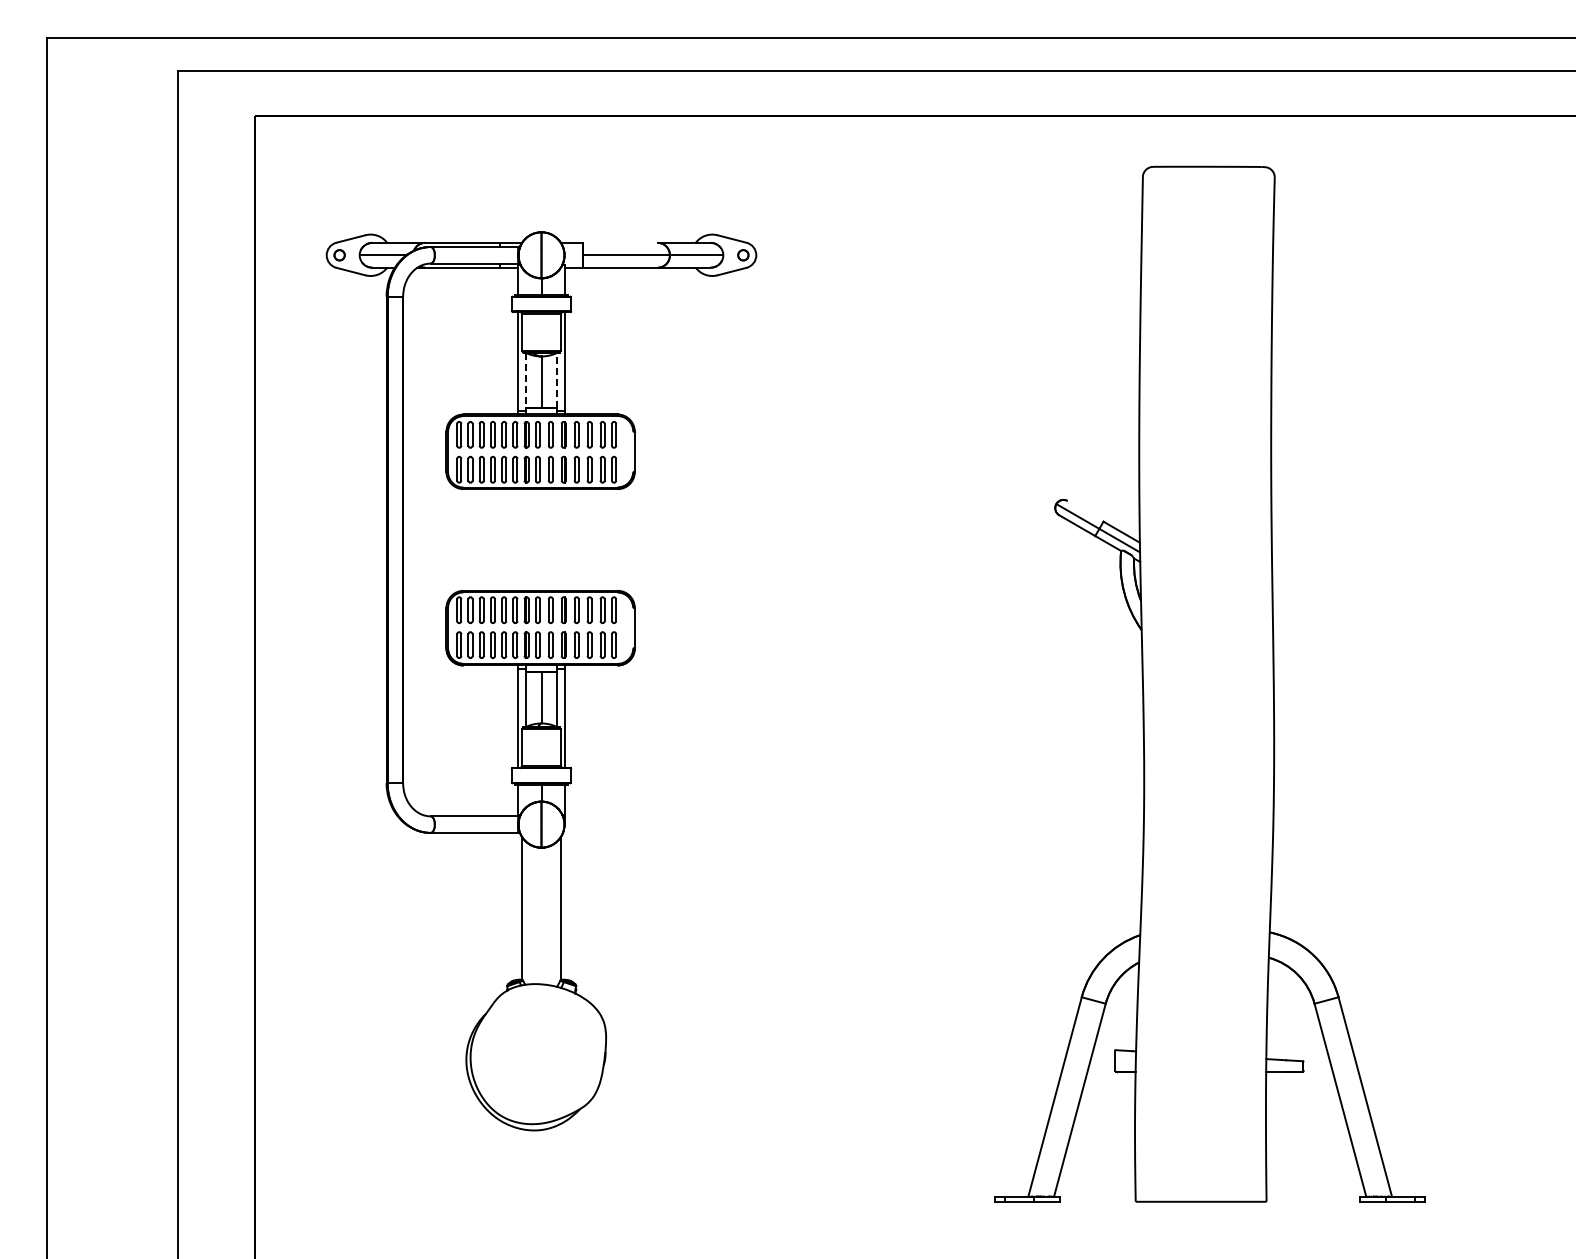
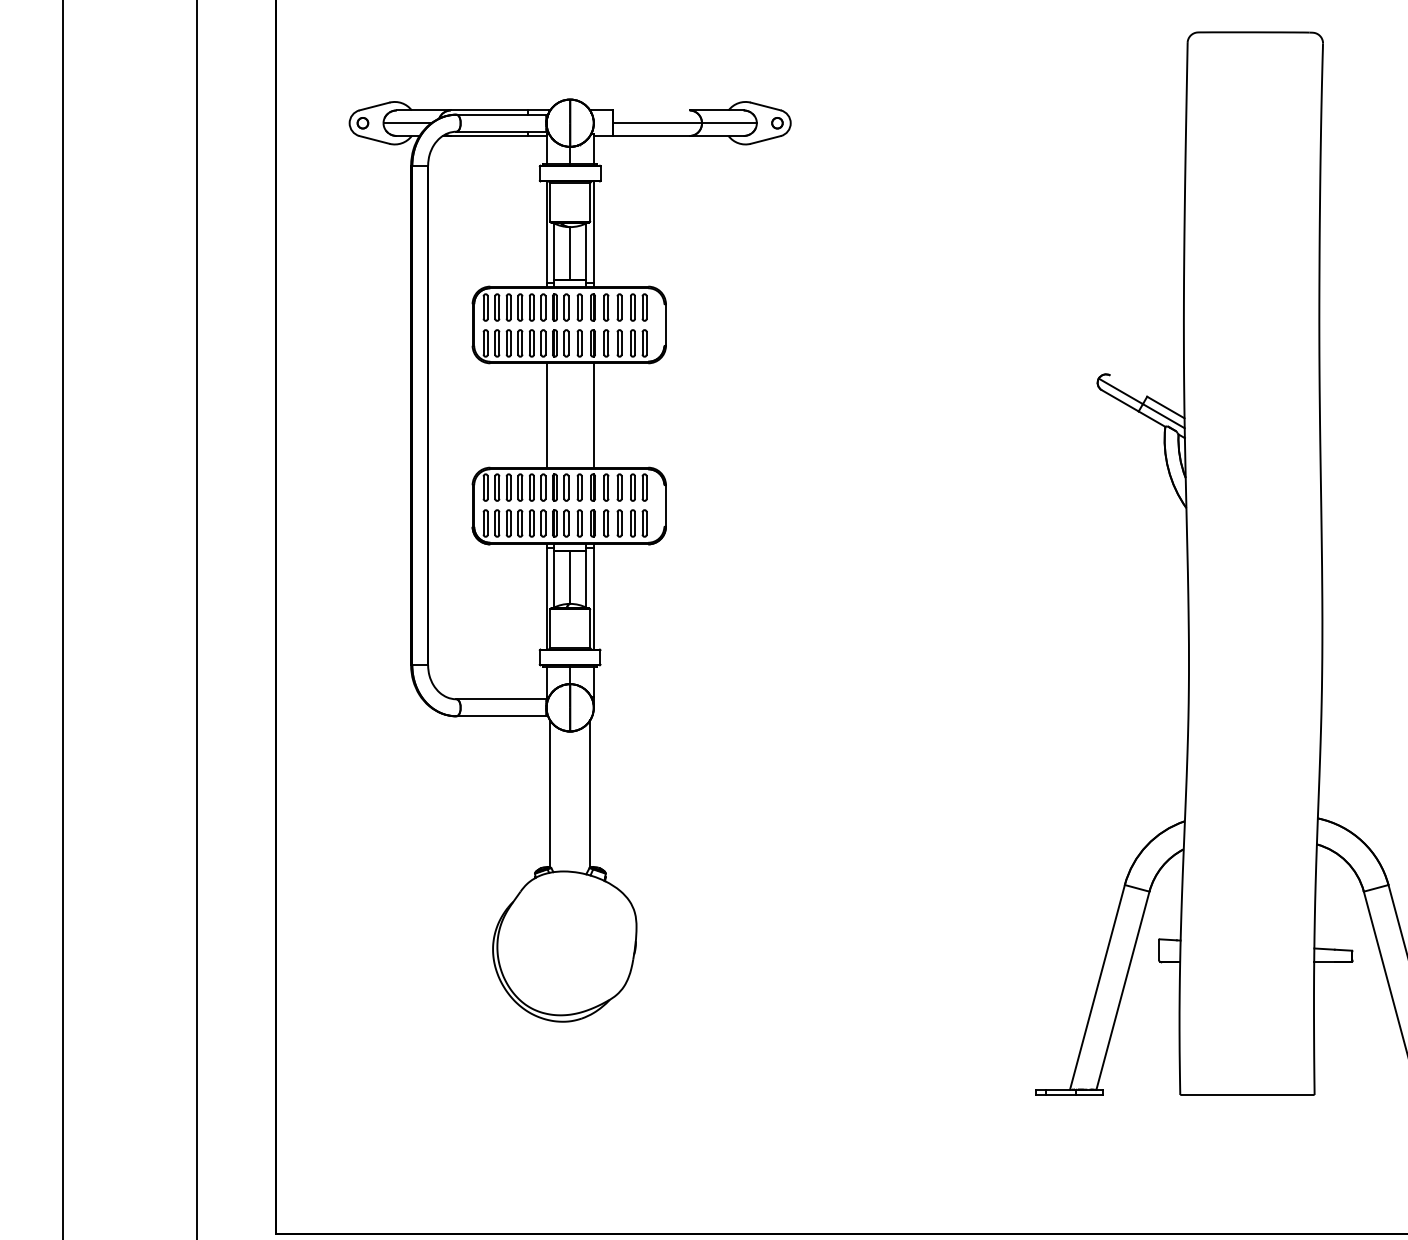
line: (557, 379) -> (586, 250), dashed -> solid
line: (525, 380) -> (553, 251), dashed -> solid
line: (518, 539) -> (546, 415), added
line: (564, 539) -> (593, 415), added

